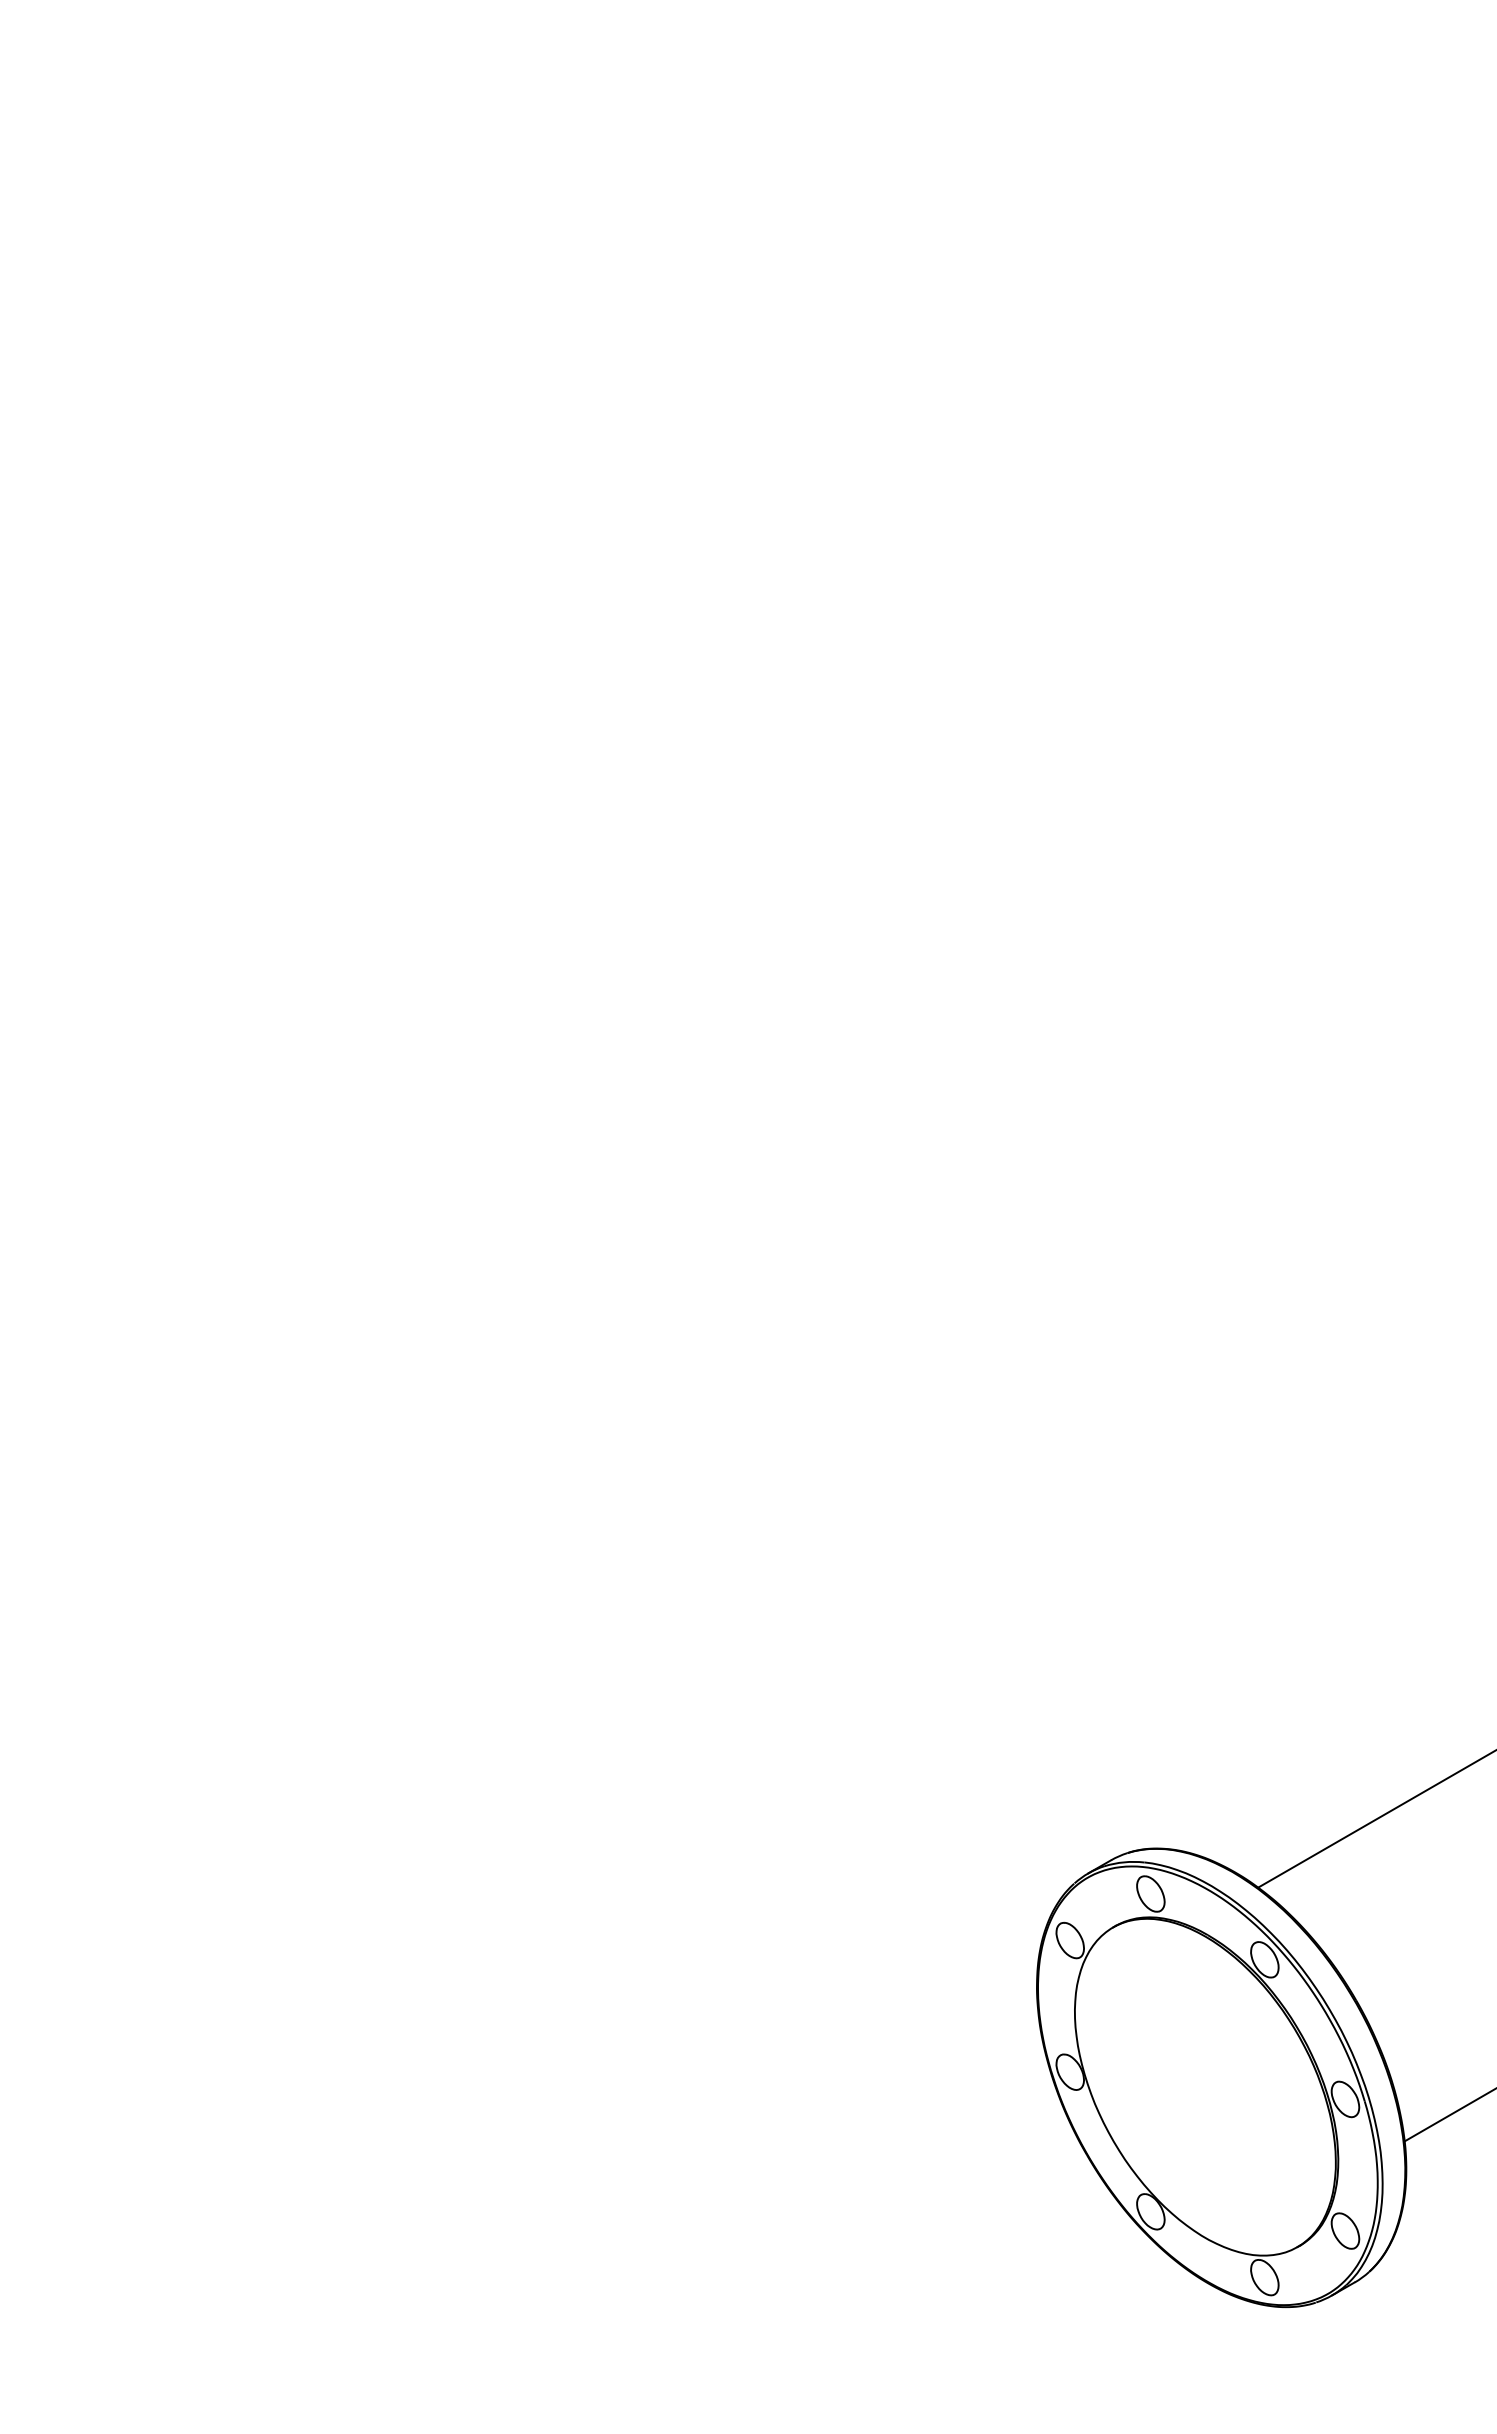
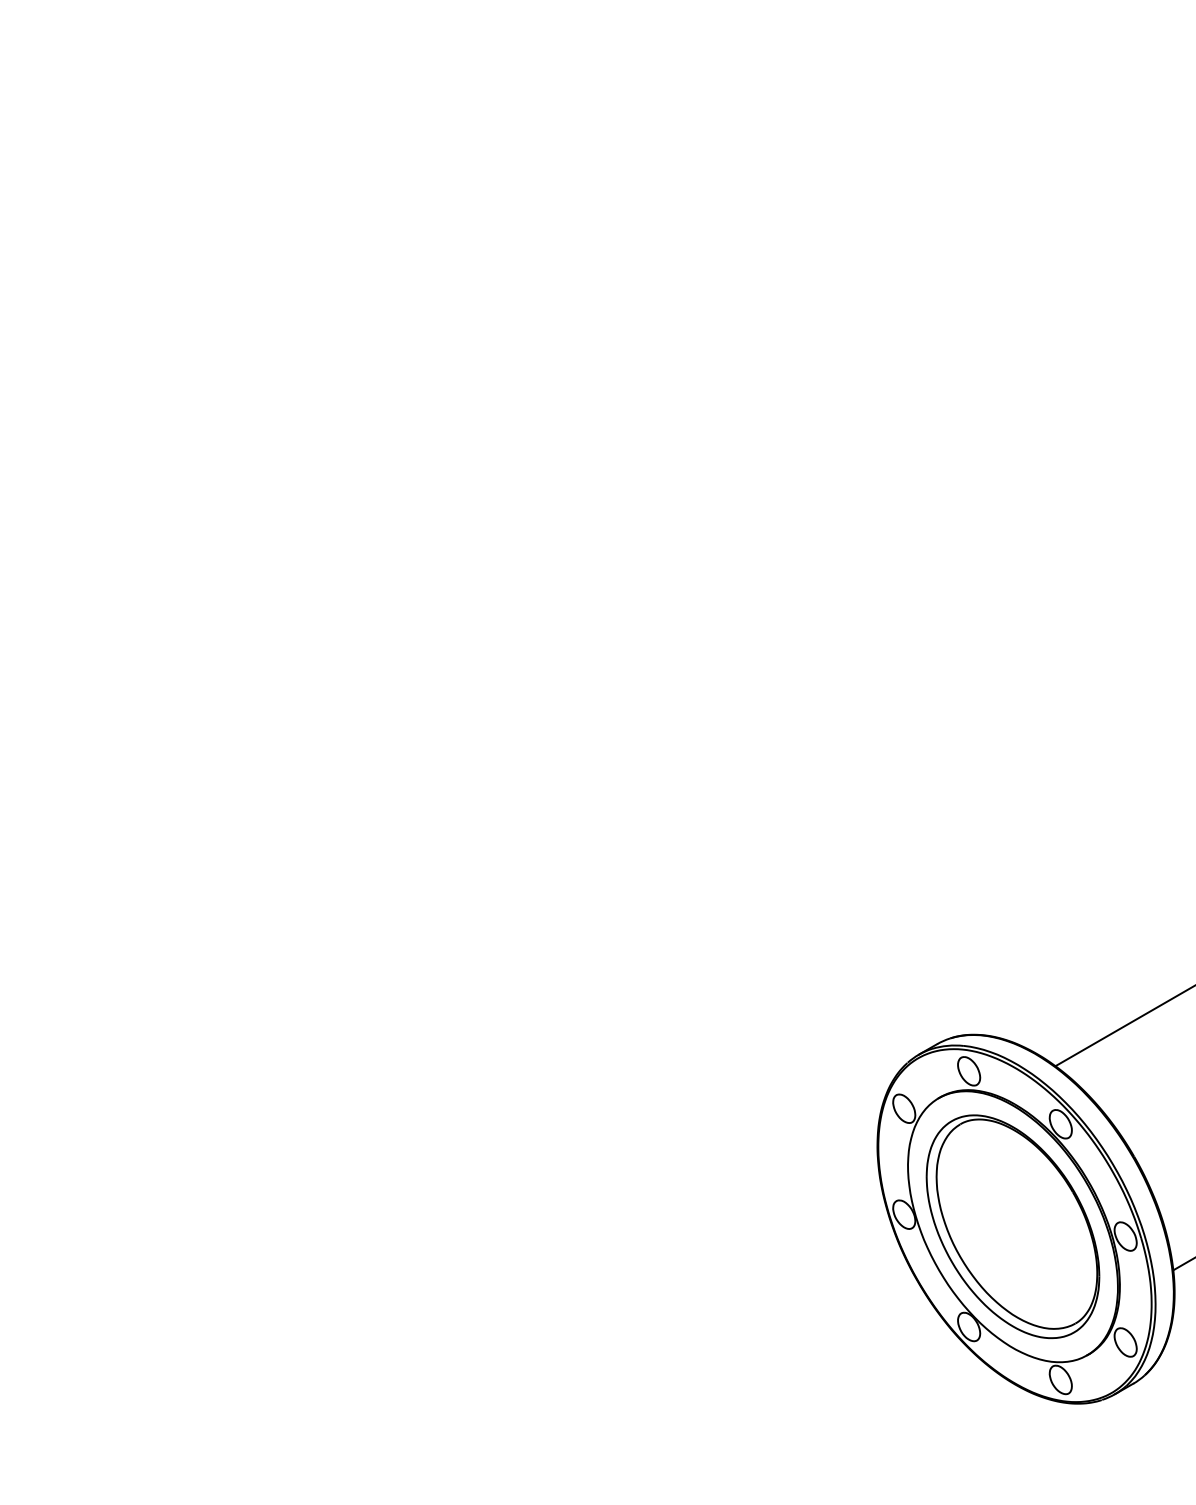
part: (1205, 2086) -> (1013, 1226), added

